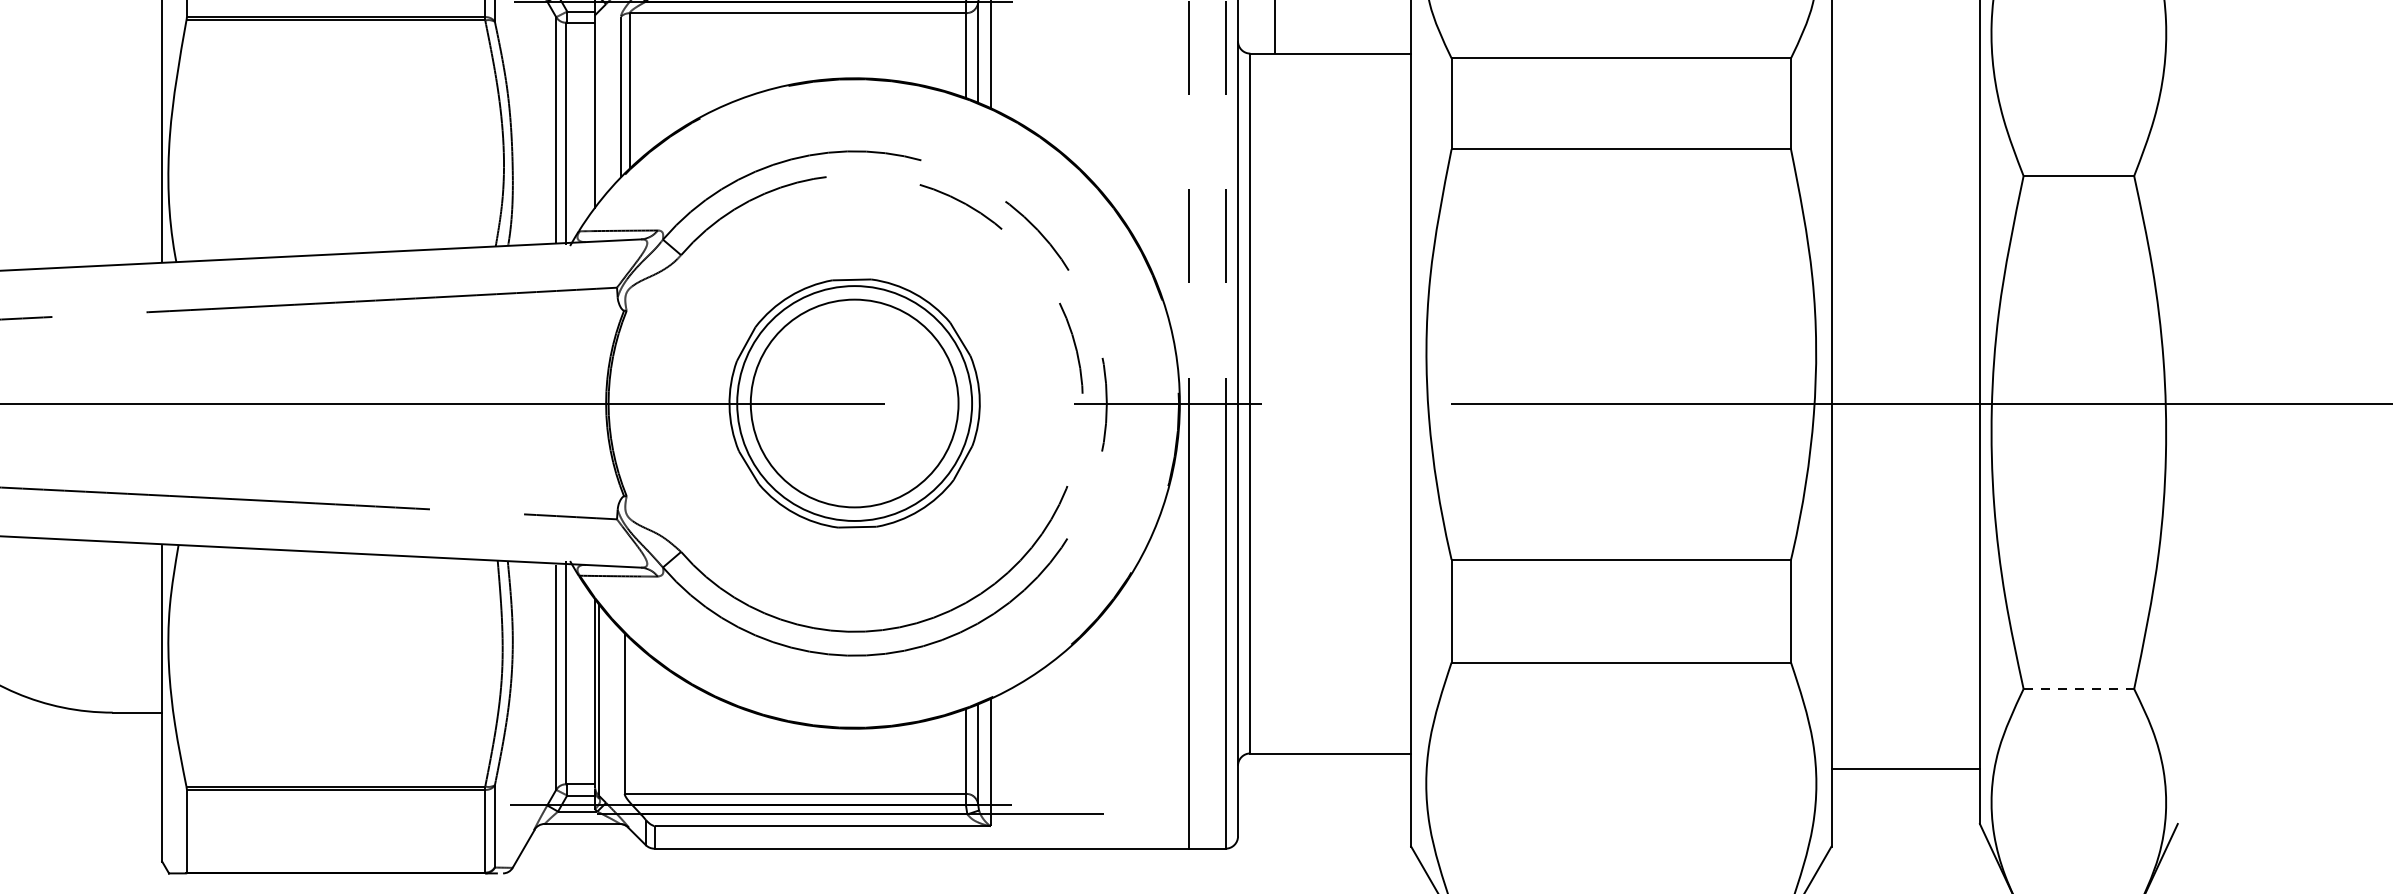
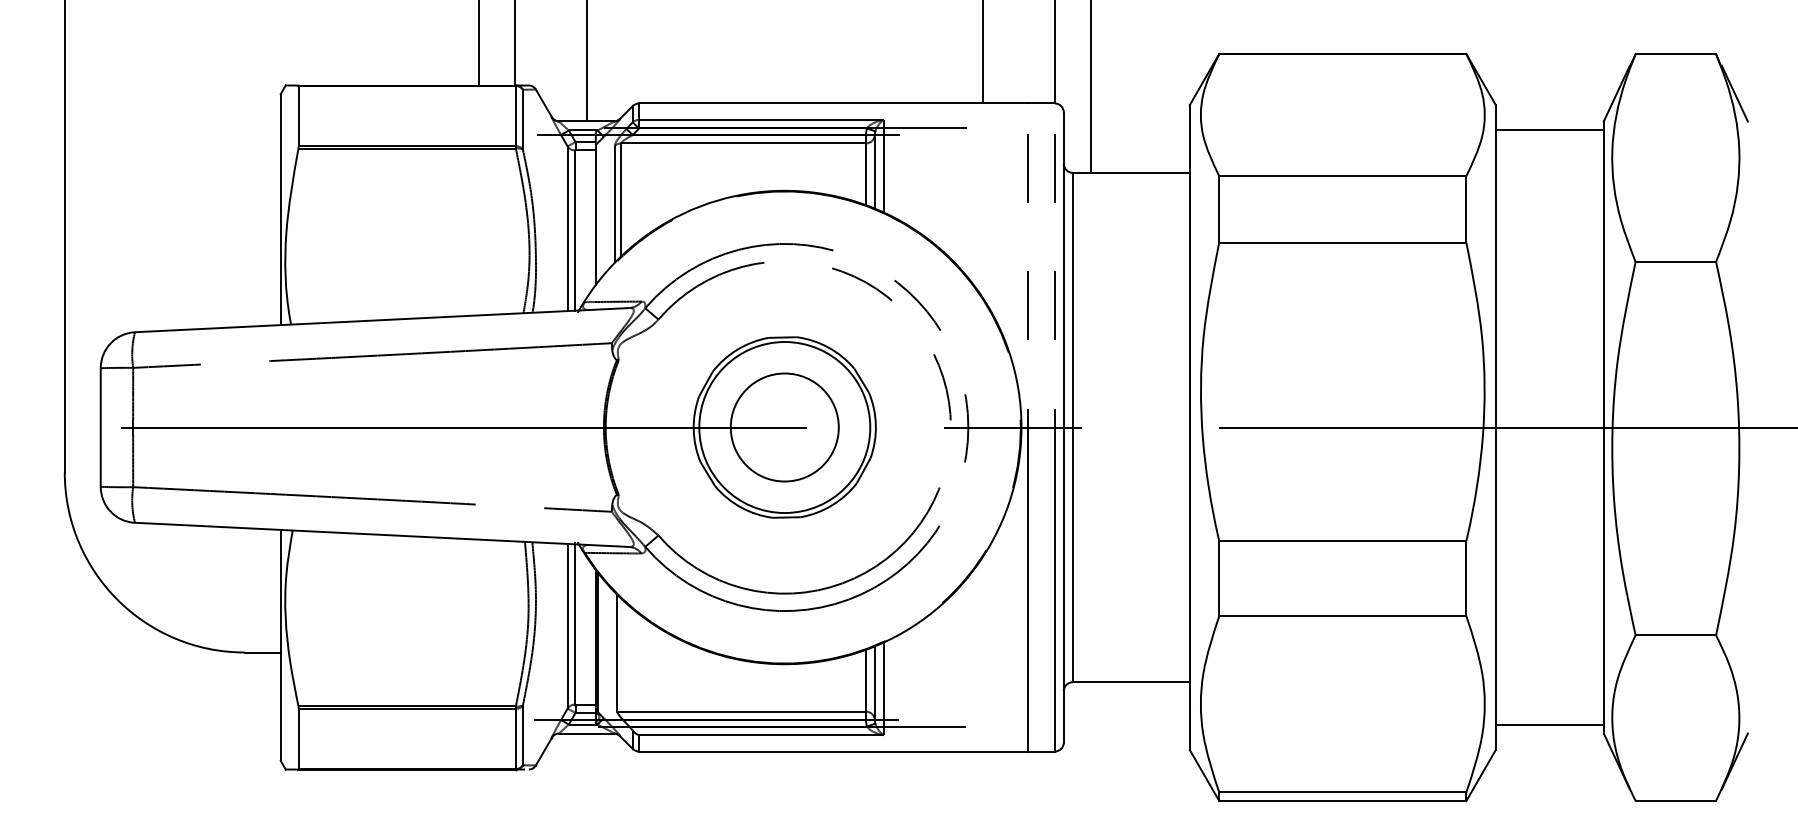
circle: (854, 403) -> (784, 427), size x0.71
line: (2079, 689) -> (1676, 635), dashed -> solid
line: (1905, 768) -> (1549, 724), moved

